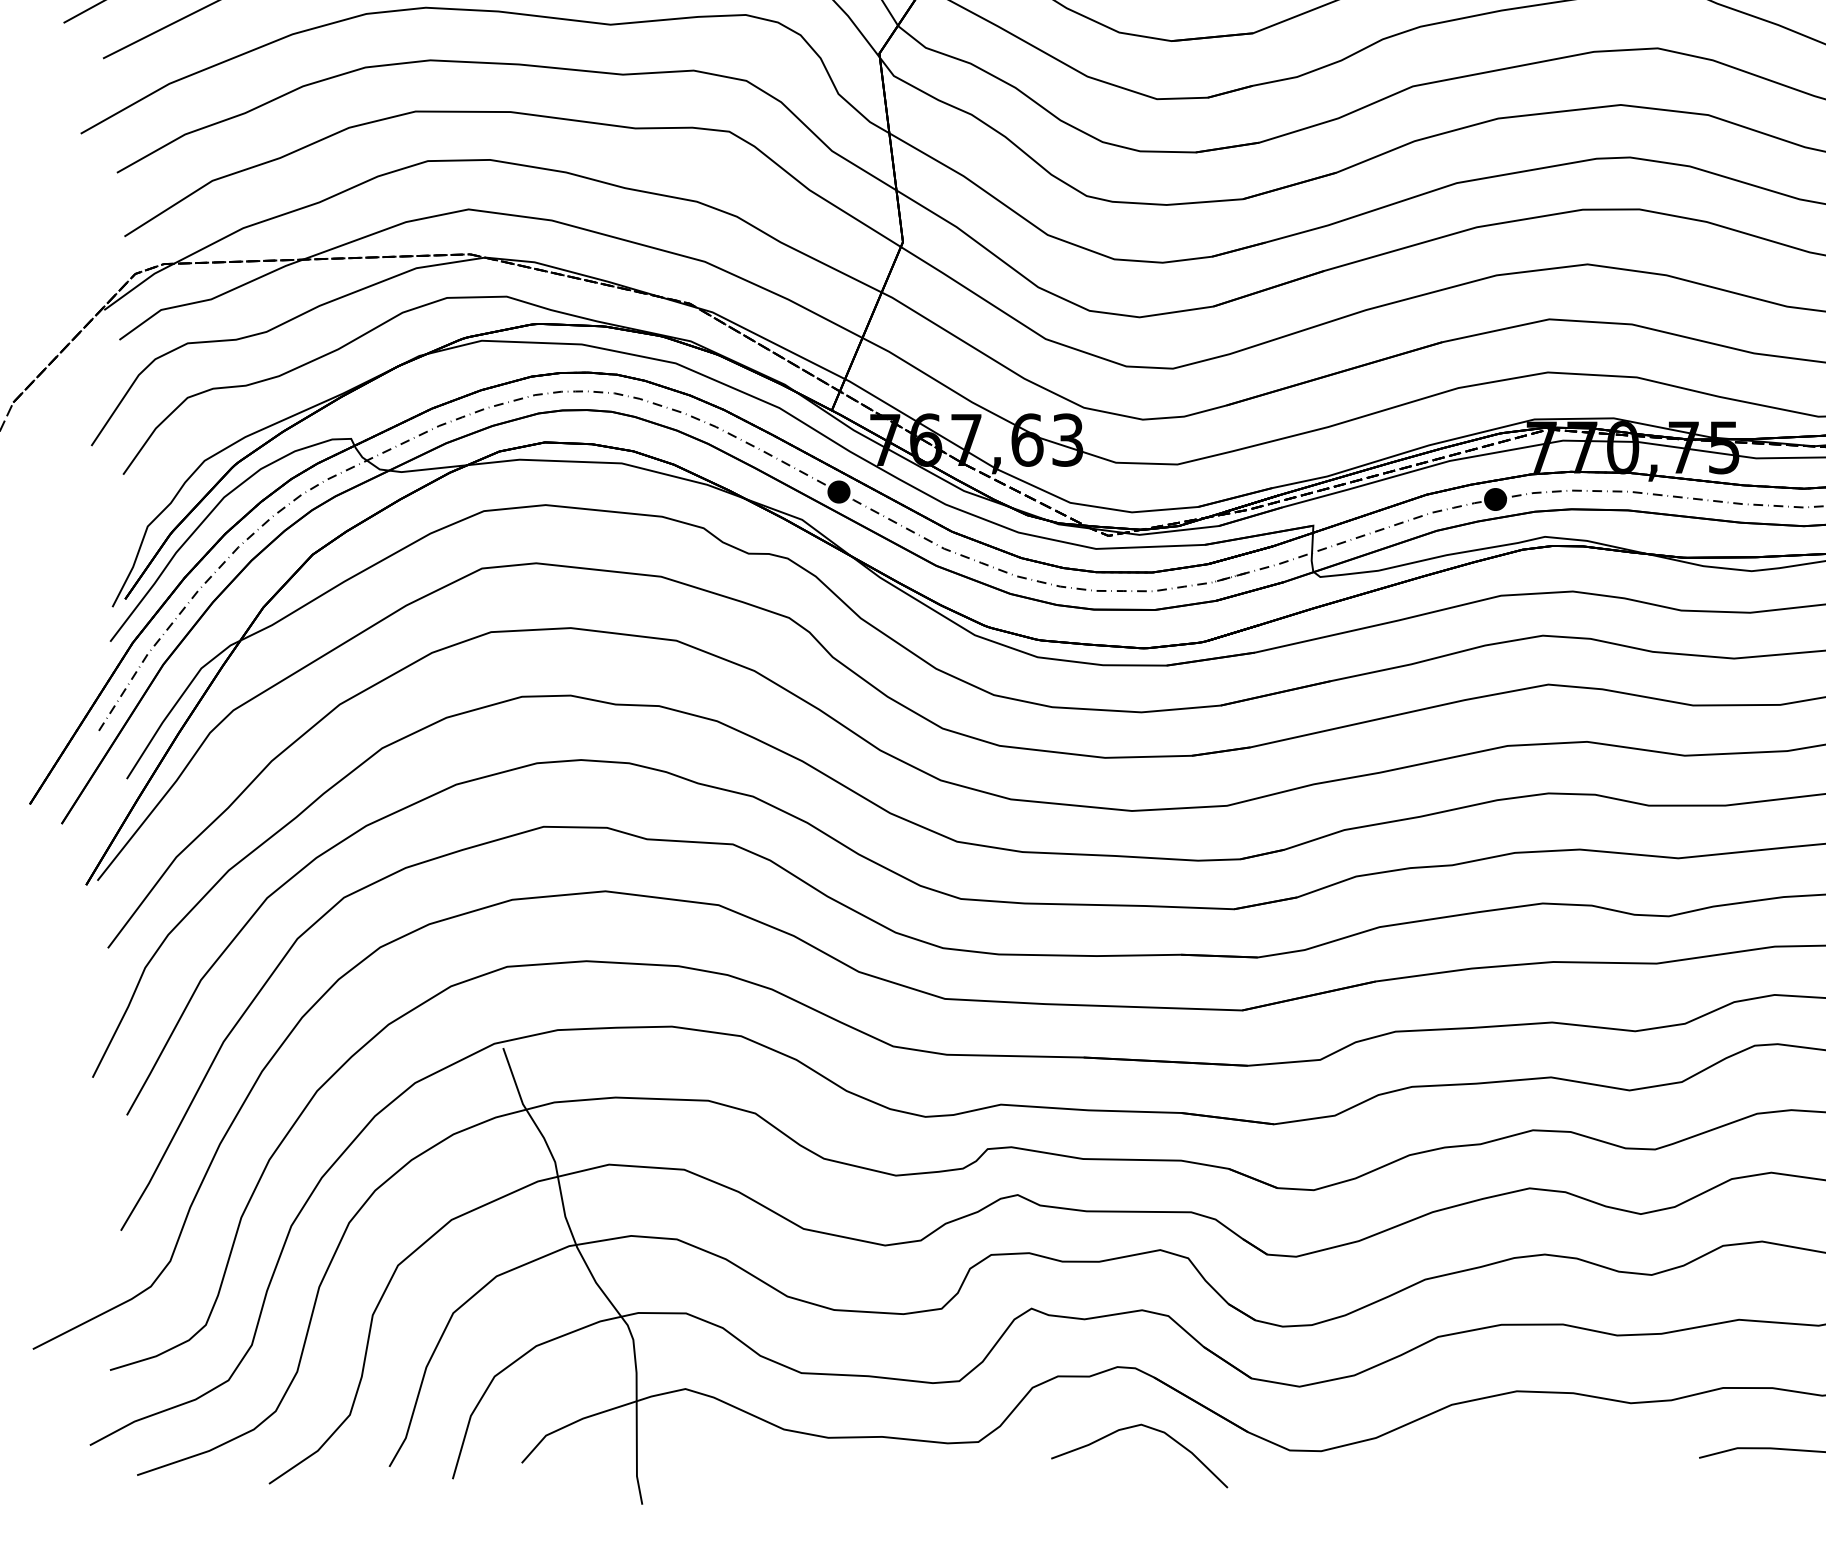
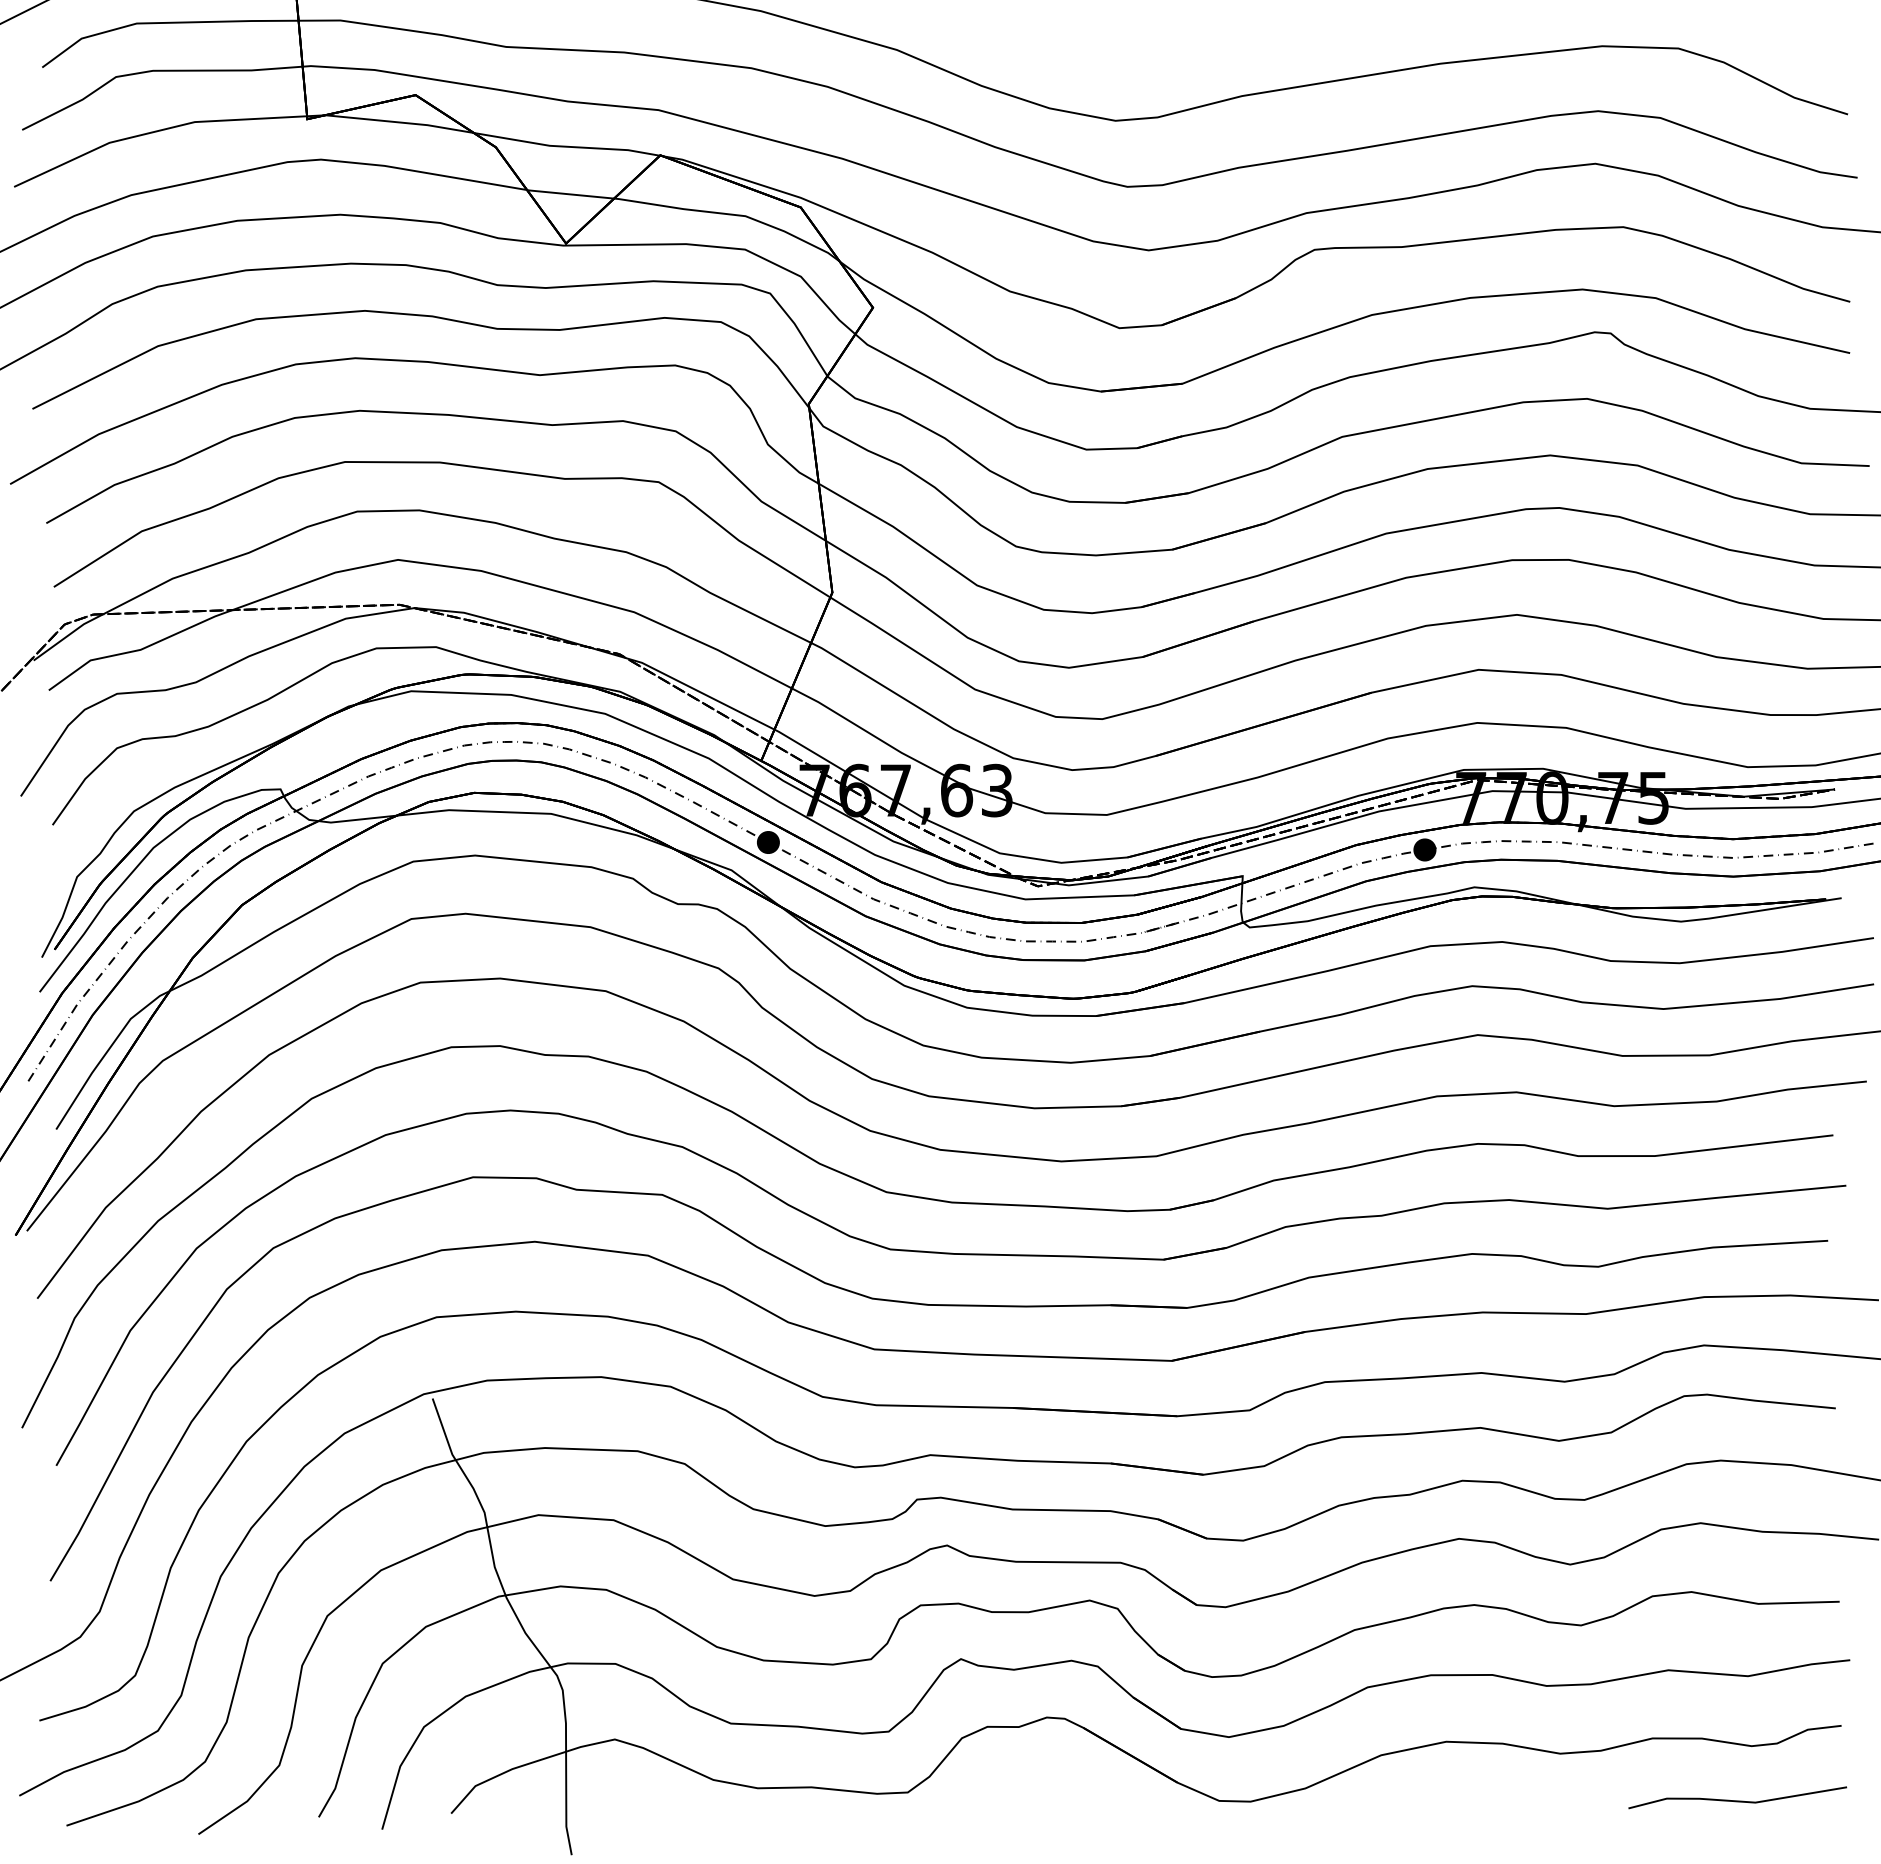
curve: (1132, 1428) -> (1061, 1778), removed

